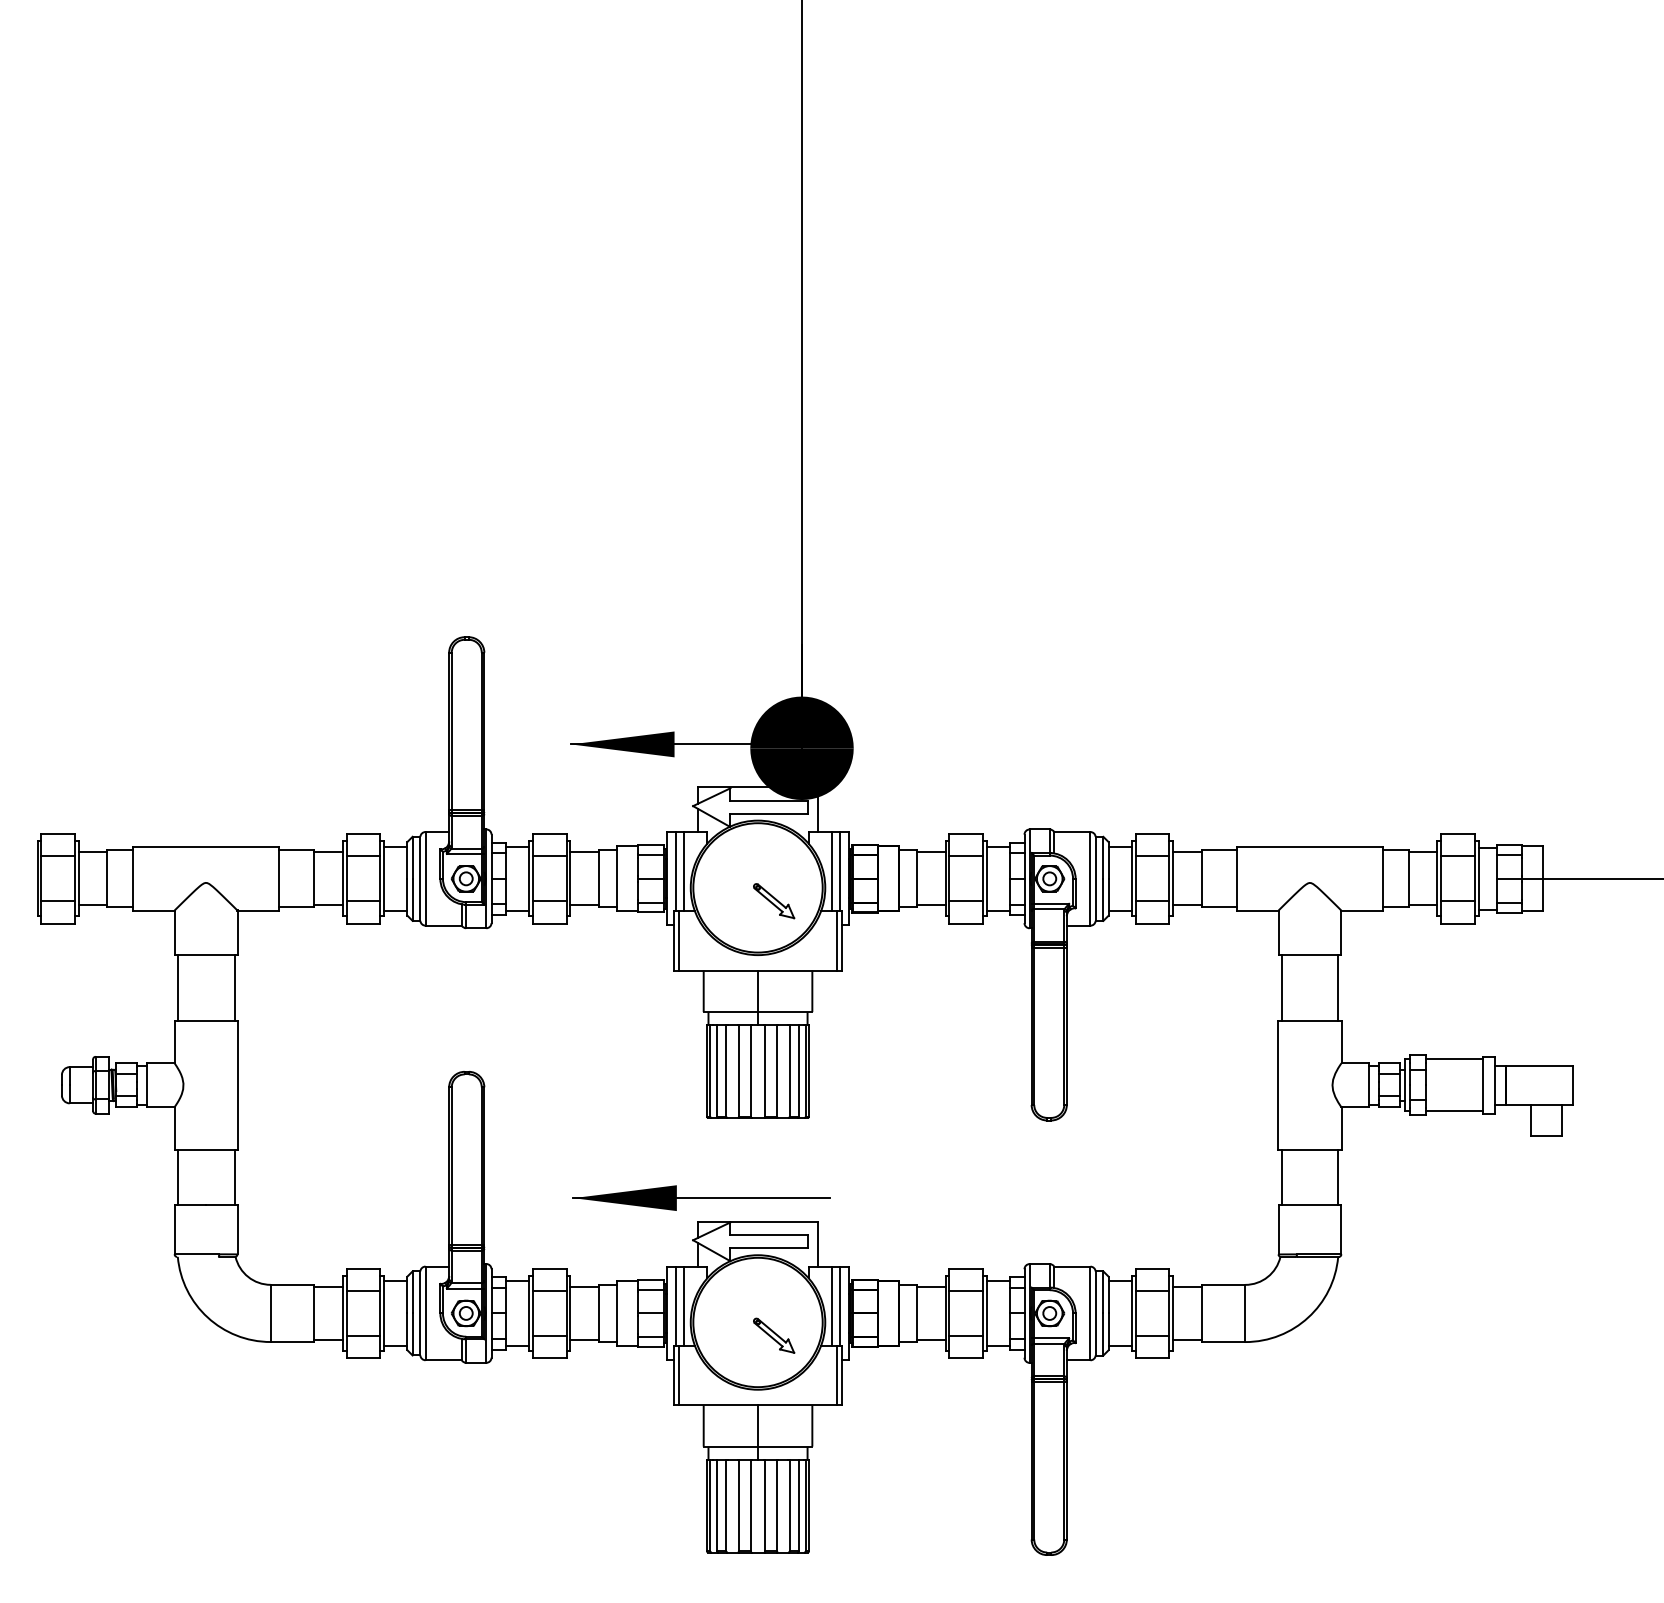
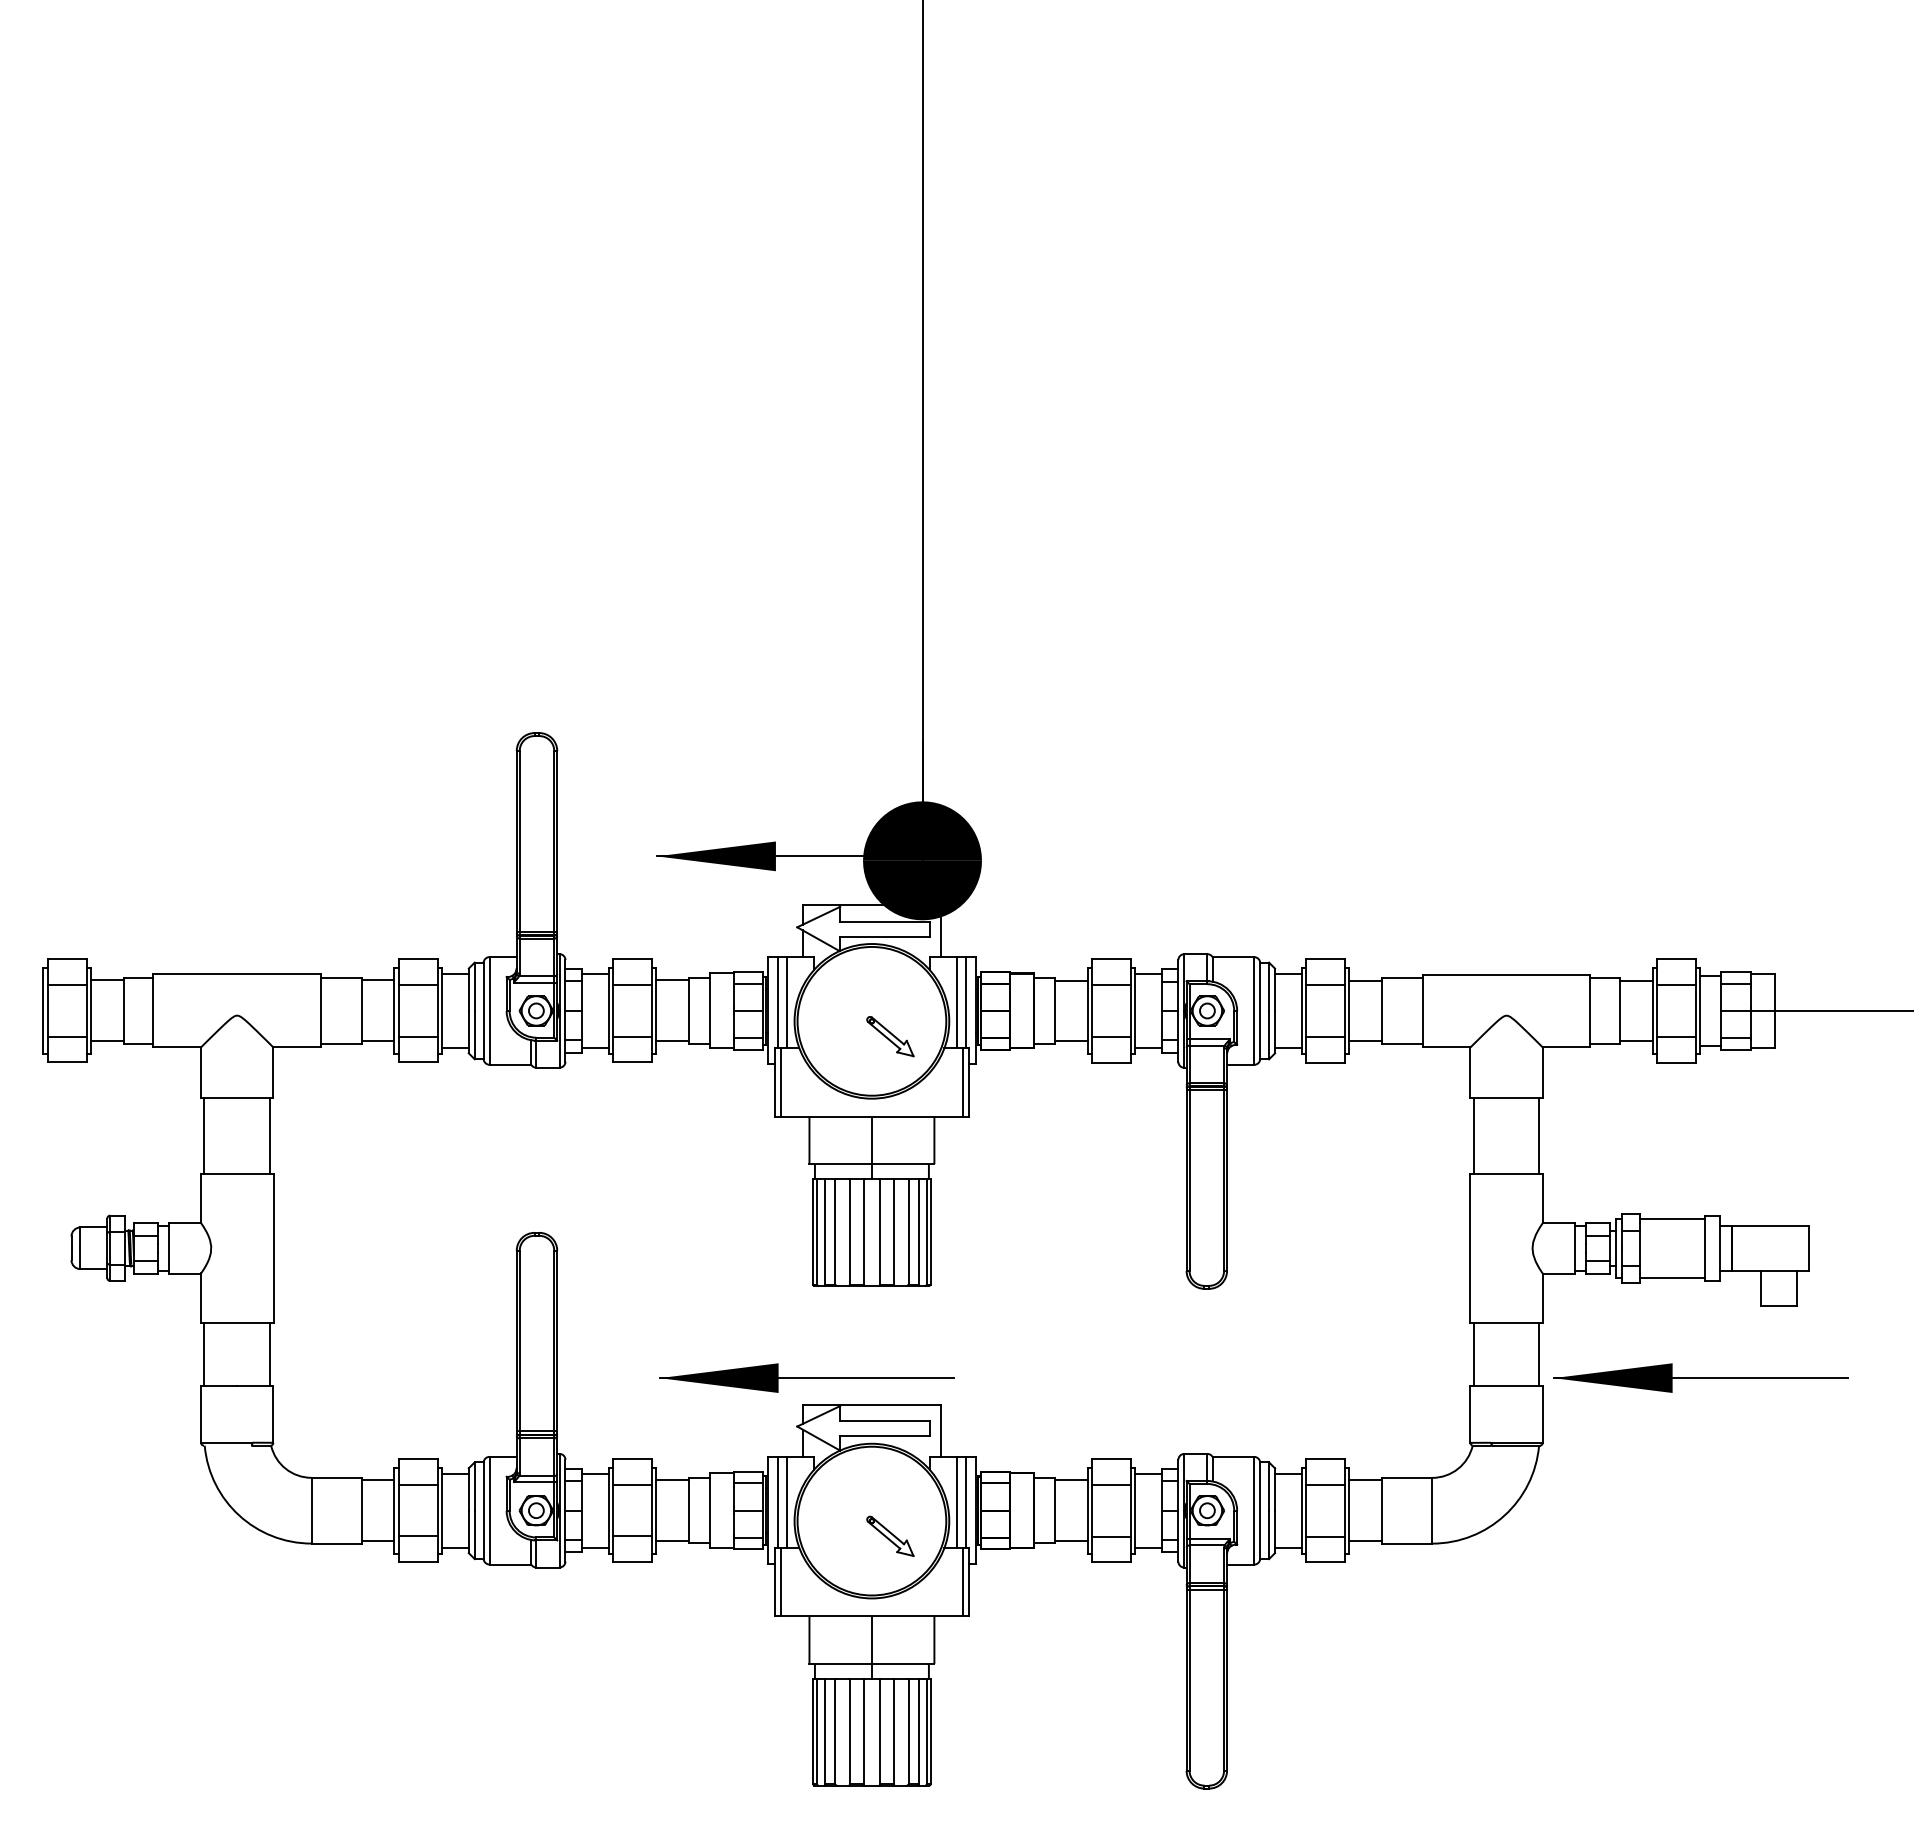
part: (1478, 1197) -> (1700, 1377), added

